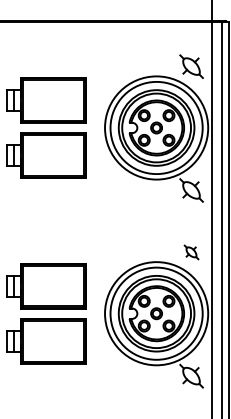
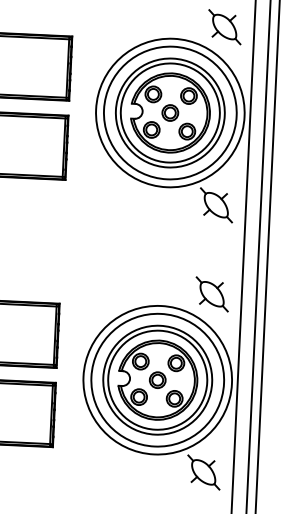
part: (191, 252) -> (212, 294), size x1.67

